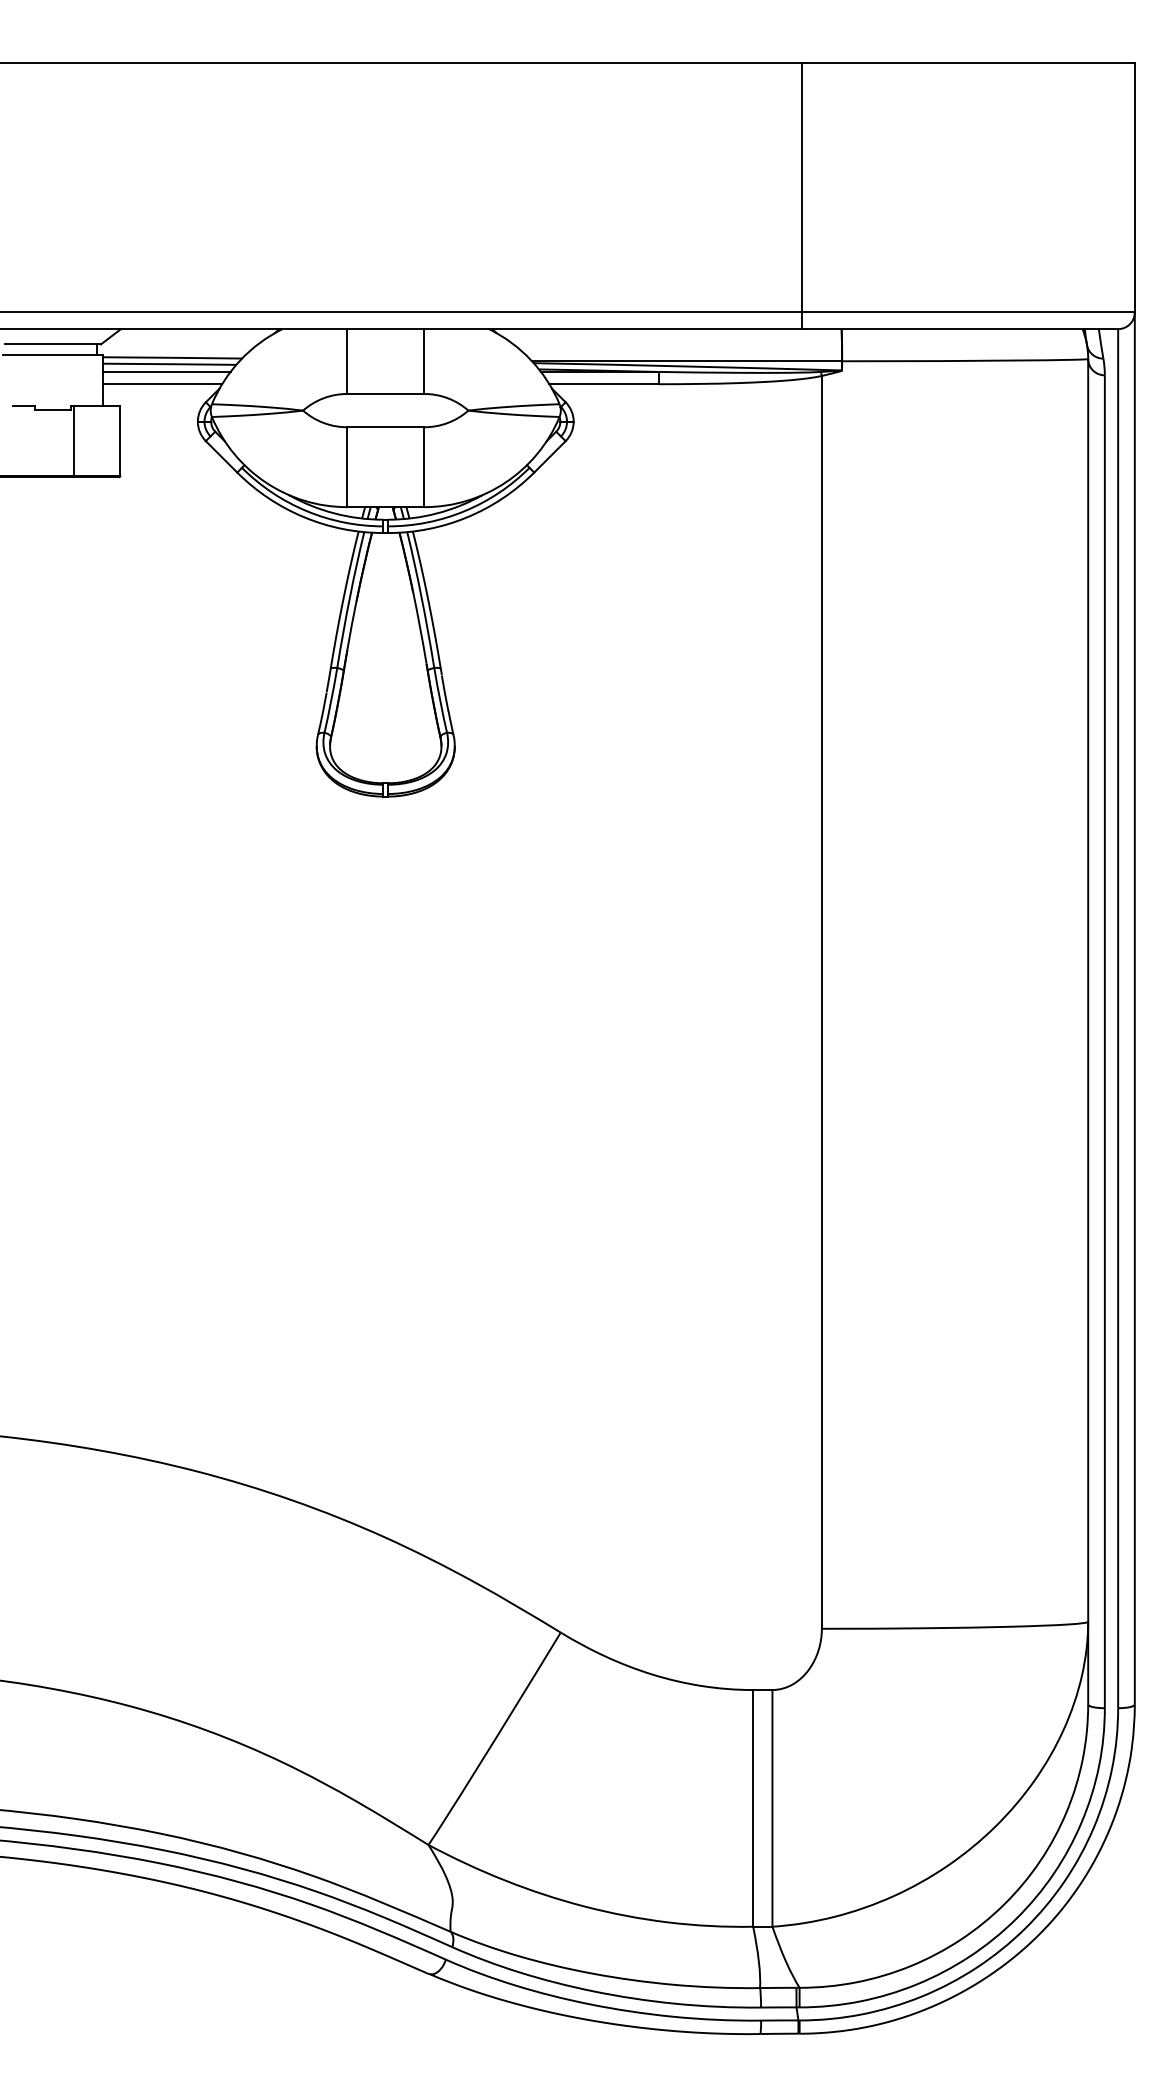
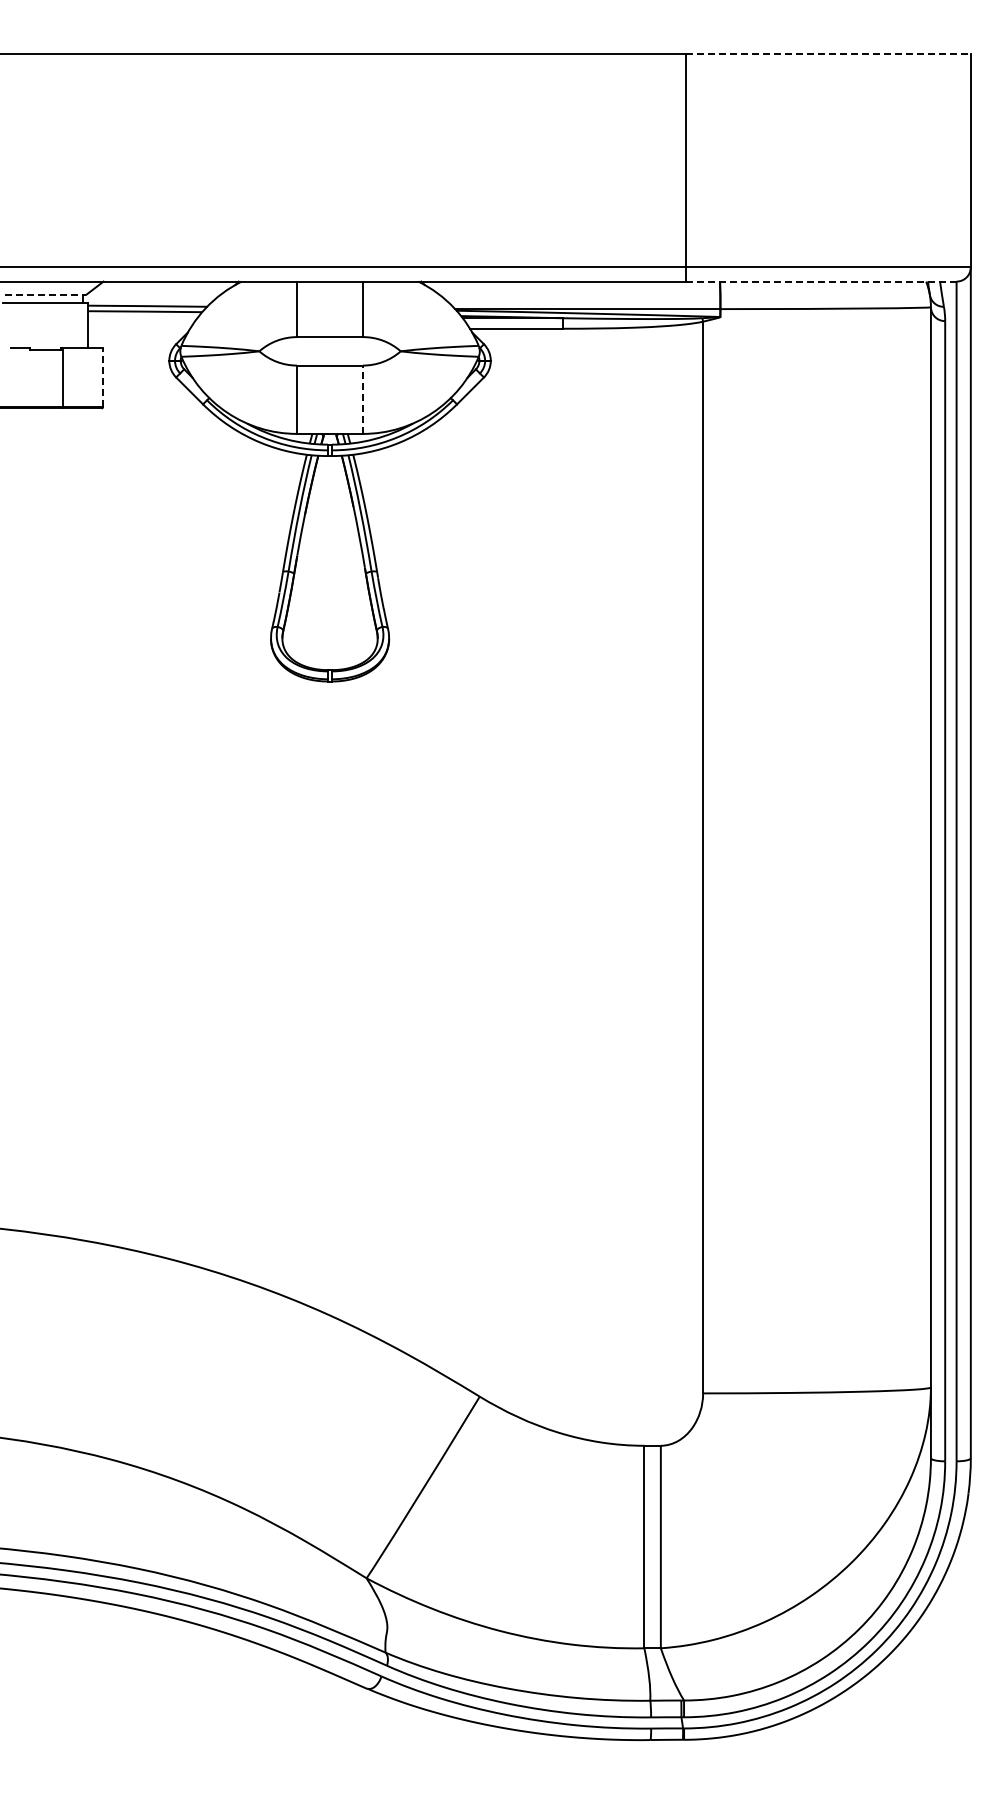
line: (968, 62) -> (828, 53), solid -> dashed
line: (959, 328) -> (820, 281), solid -> dashed
line: (53, 344) -> (45, 294), solid -> dashed
line: (166, 372) -> (142, 318), removed
line: (162, 383) -> (139, 328), removed
line: (120, 441) -> (103, 377), solid -> dashed
line: (424, 466) -> (363, 399), solid -> dashed

